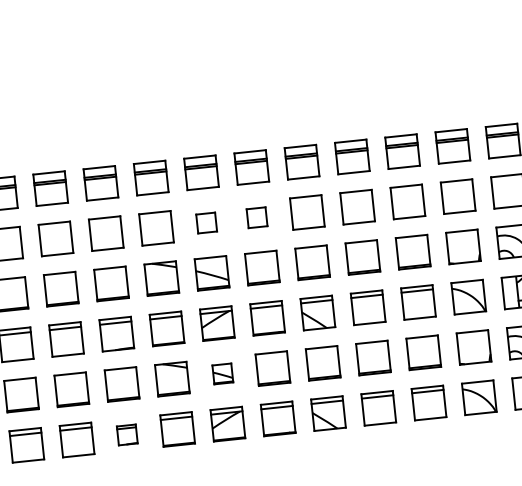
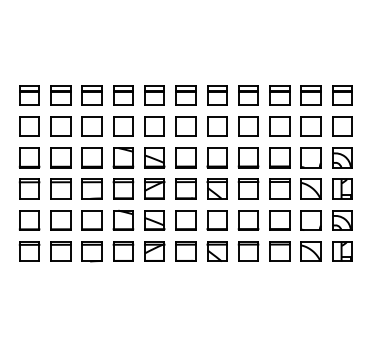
part: (256, 217) -> (185, 126), size x1.67
part: (206, 222) -> (154, 126), size x1.67
part: (222, 374) -> (154, 220), size x1.67
part: (126, 434) -> (91, 251), size x1.67

